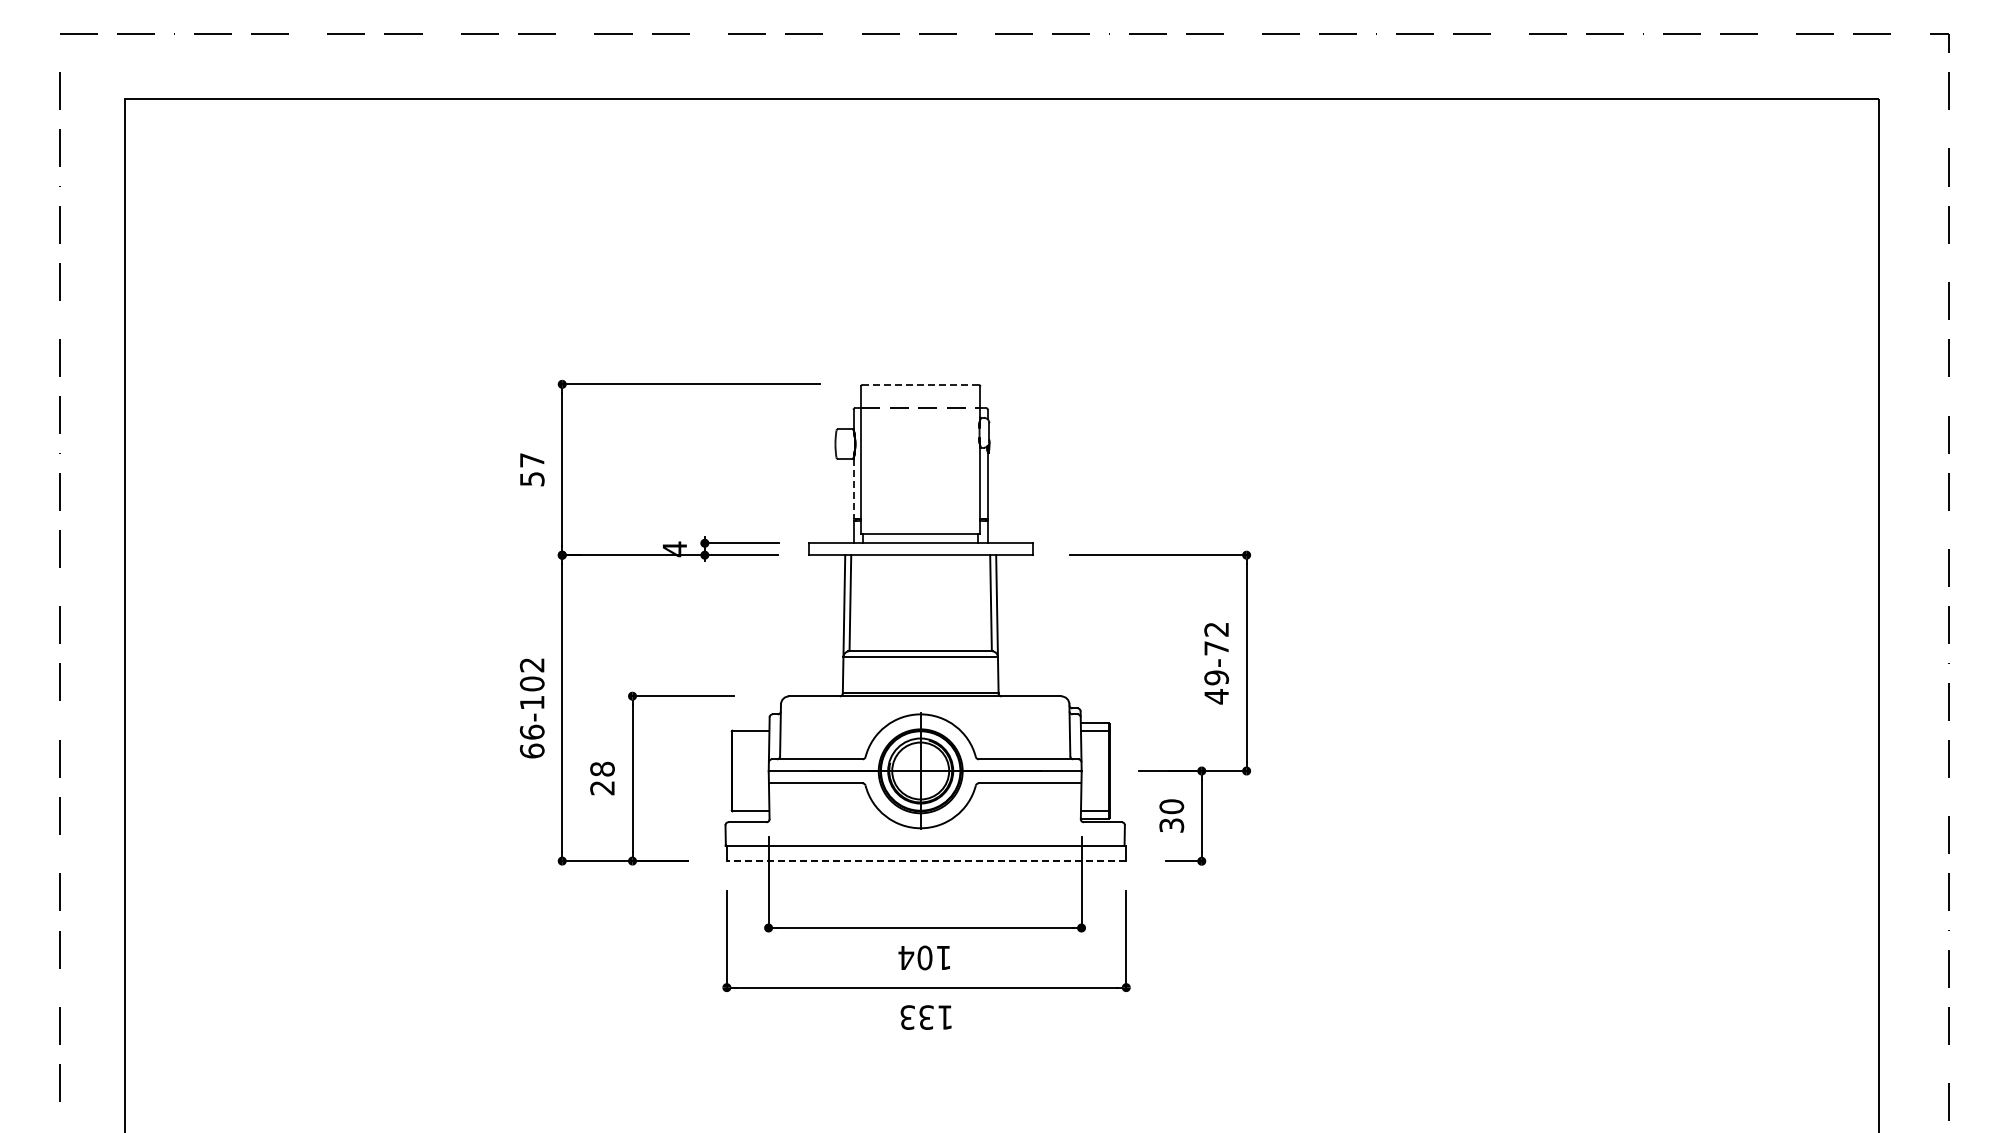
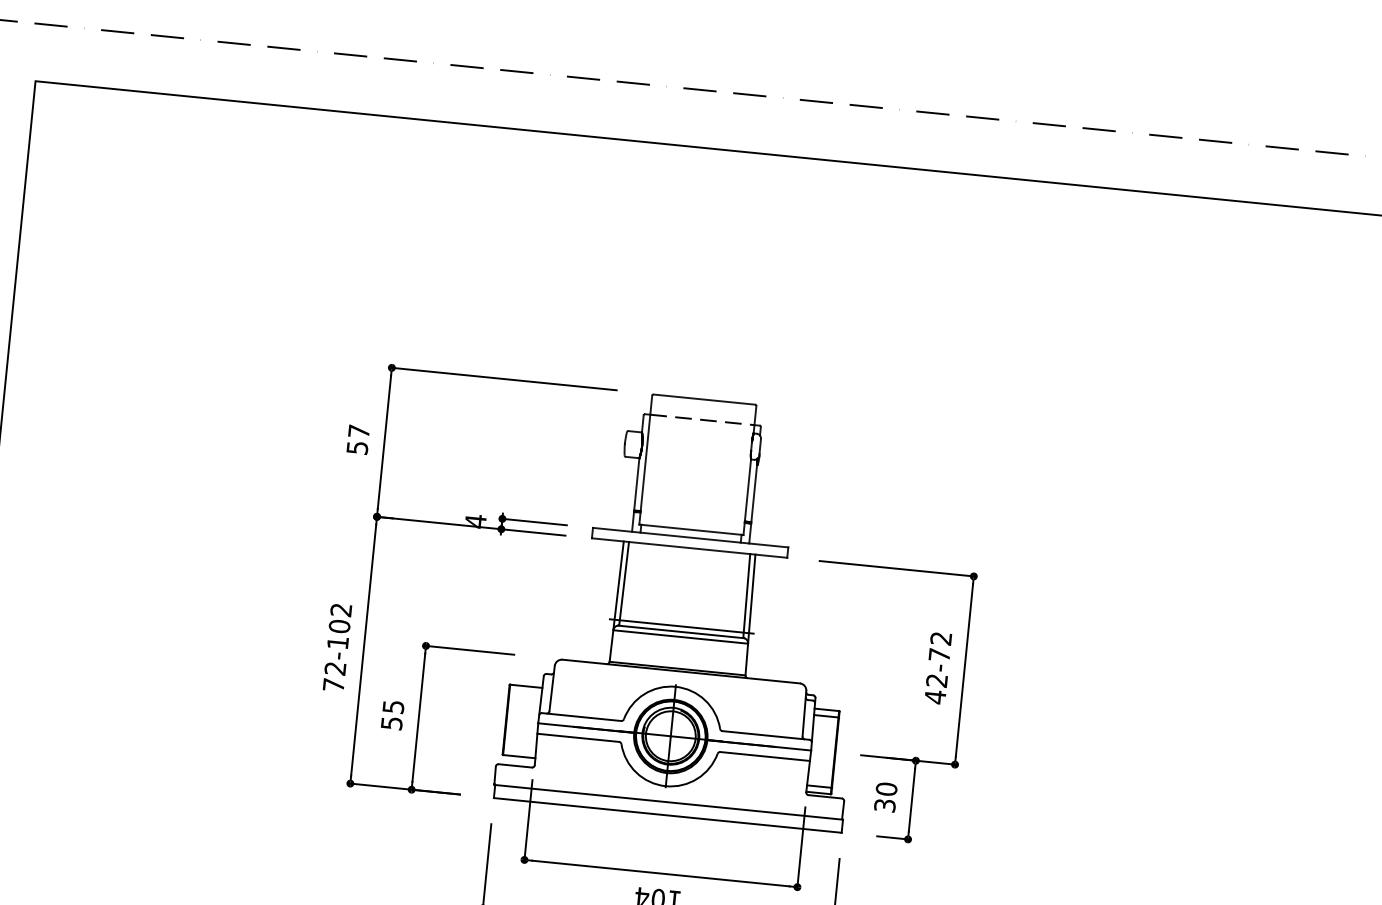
line: (921, 384) -> (705, 399), dashed -> solid
line: (853, 488) -> (636, 484), dashed -> solid
line: (920, 645) -> (681, 626), added
text: (1216, 677) -> (936, 680), 49-72 -> 42-72
text: (531, 741) -> (333, 676), 66-102 -> 72-102
text: (602, 778) -> (392, 715), 28 -> 55
line: (925, 861) -> (667, 815), dashed -> solid

